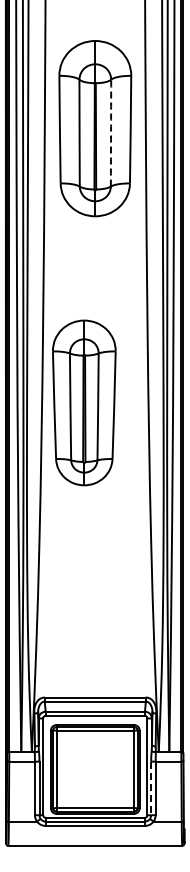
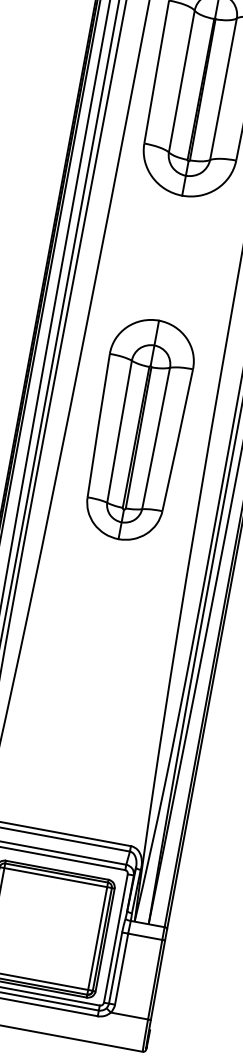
arc: (111, 133) -> (224, 89), dashed -> solid
part: (84, 402) -> (139, 429), moved
line: (151, 788) -> (116, 968), dashed -> solid

